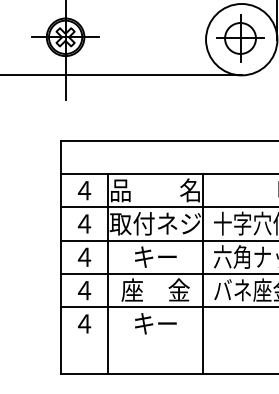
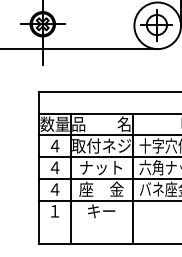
text: (83, 189) -> (54, 123), ４ -> 数量
text: (154, 256) -> (100, 167), キー -> ナット
text: (83, 324) -> (54, 211), ４ -> １

